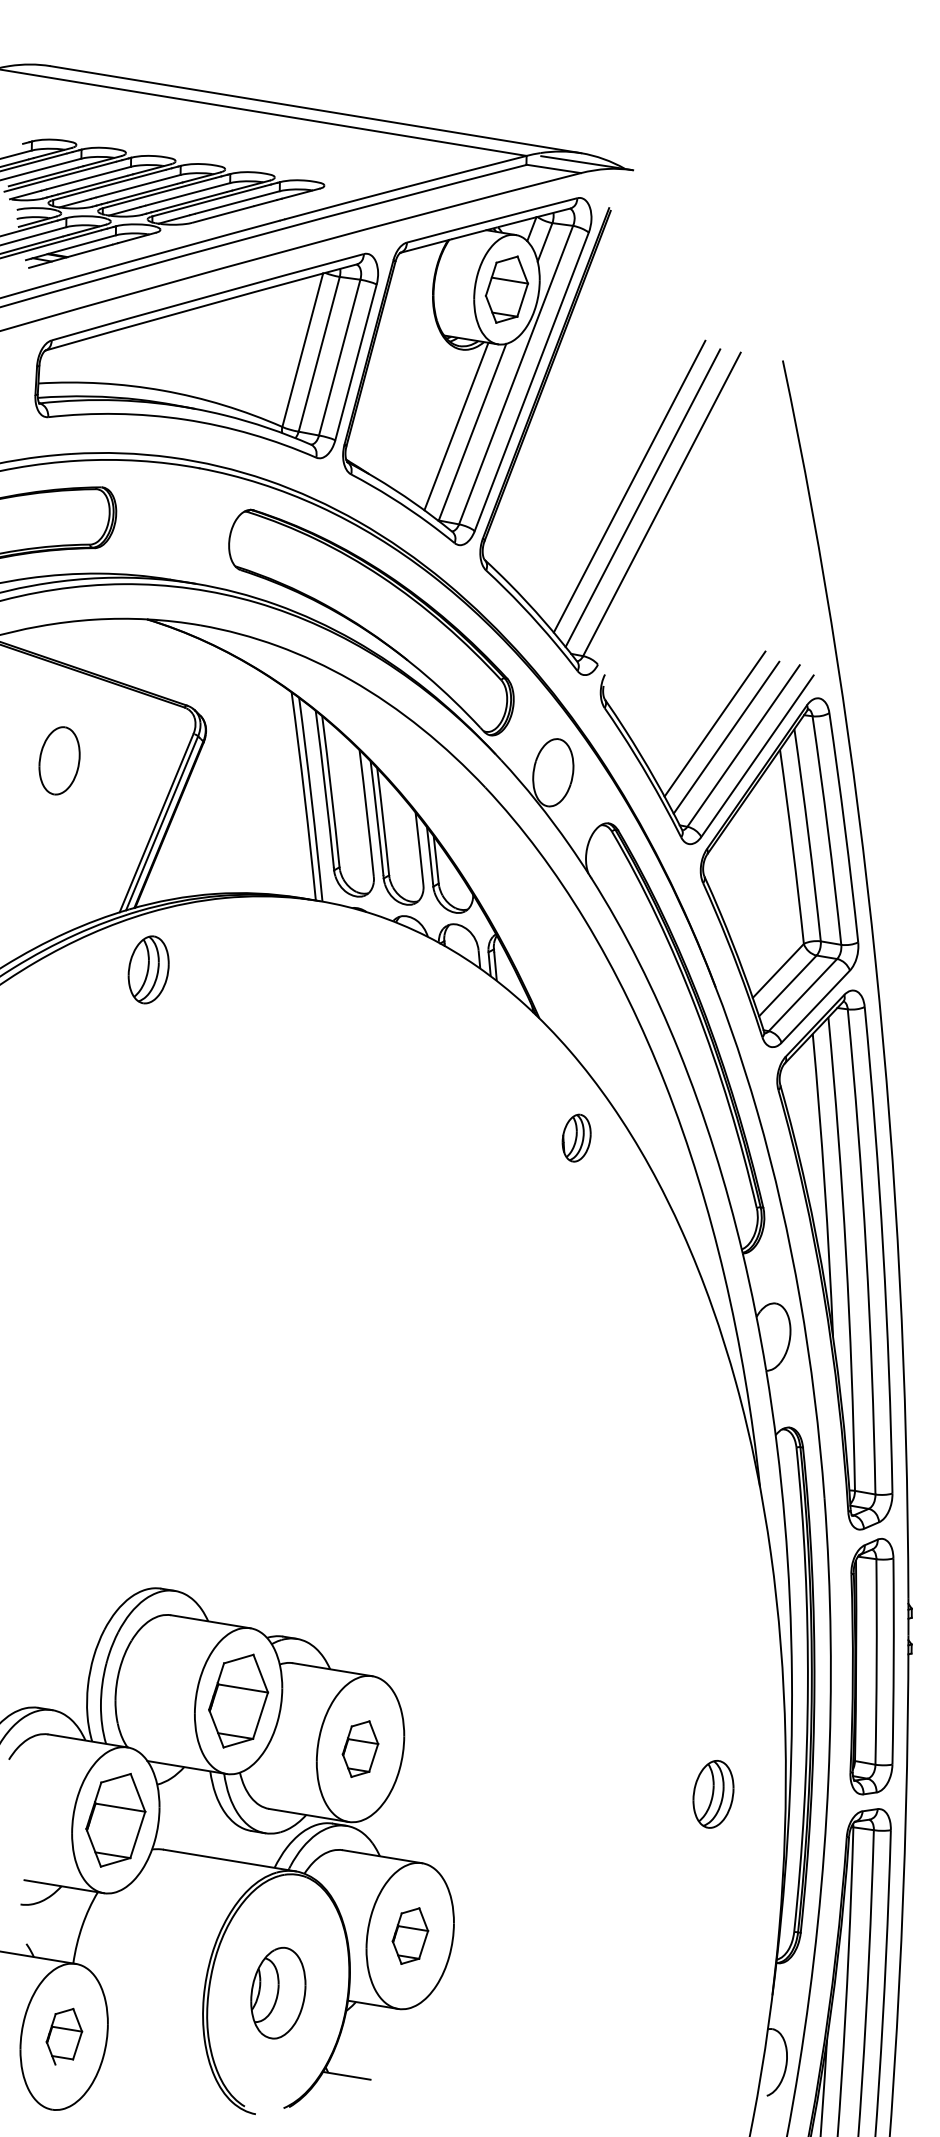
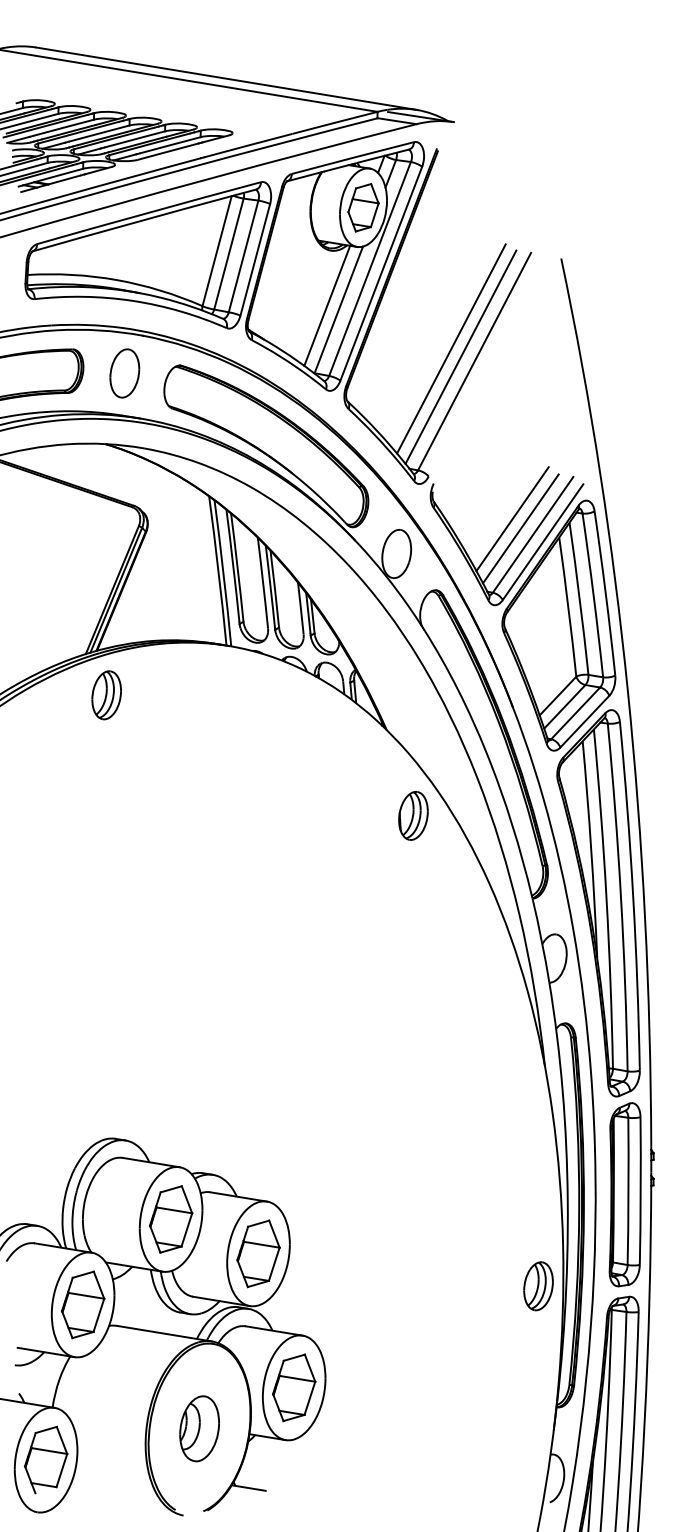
part: (59, 760) -> (124, 373), moved
part: (576, 1137) -> (413, 815), size x1.43
part: (360, 1748) -> (258, 1253), size x1.67
part: (713, 1794) -> (538, 1286), moved
part: (410, 1935) -> (294, 1387), size x1.67
part: (64, 2036) -> (46, 1459), size x1.67

